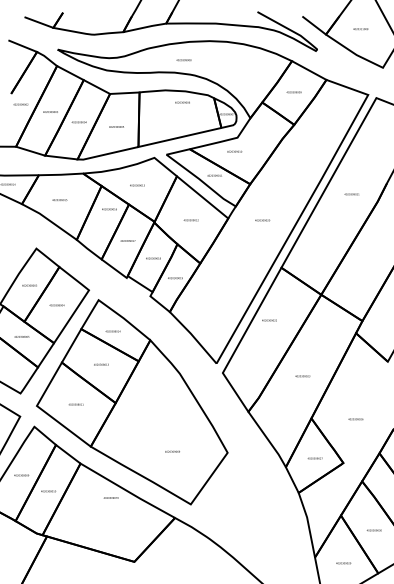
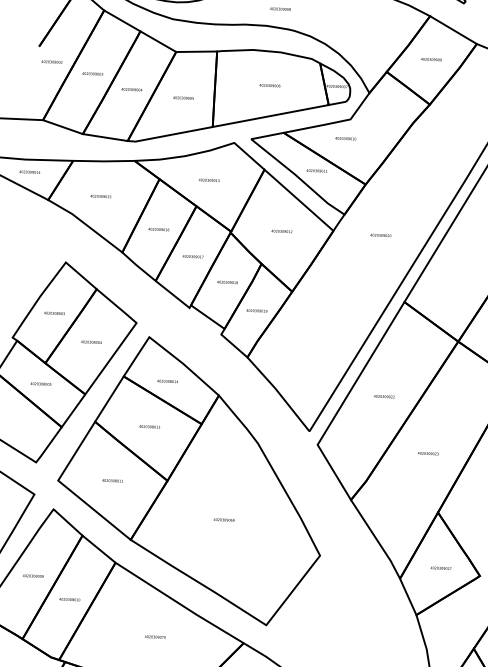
text: (182, 102) -> (269, 85), moved
text: (109, 209) -> (158, 229), moved
text: (269, 320) -> (384, 396), moved
text: (172, 451) -> (224, 519), moved
text: (110, 497) -> (154, 636), moved

